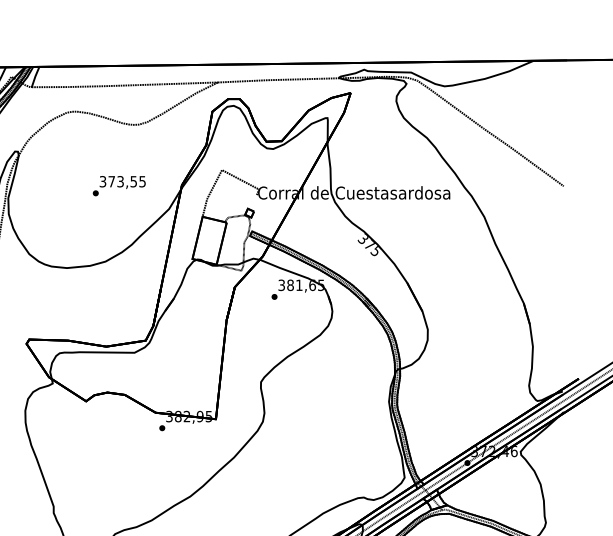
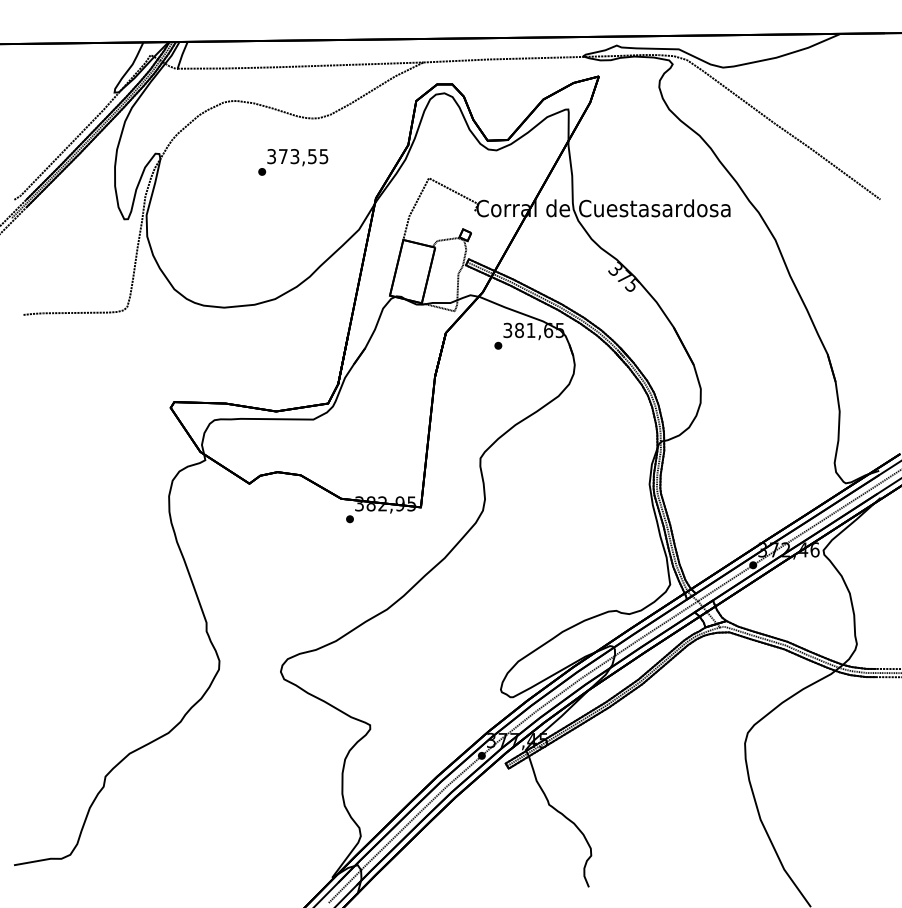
text: (119, 186) -> (293, 162), moved

